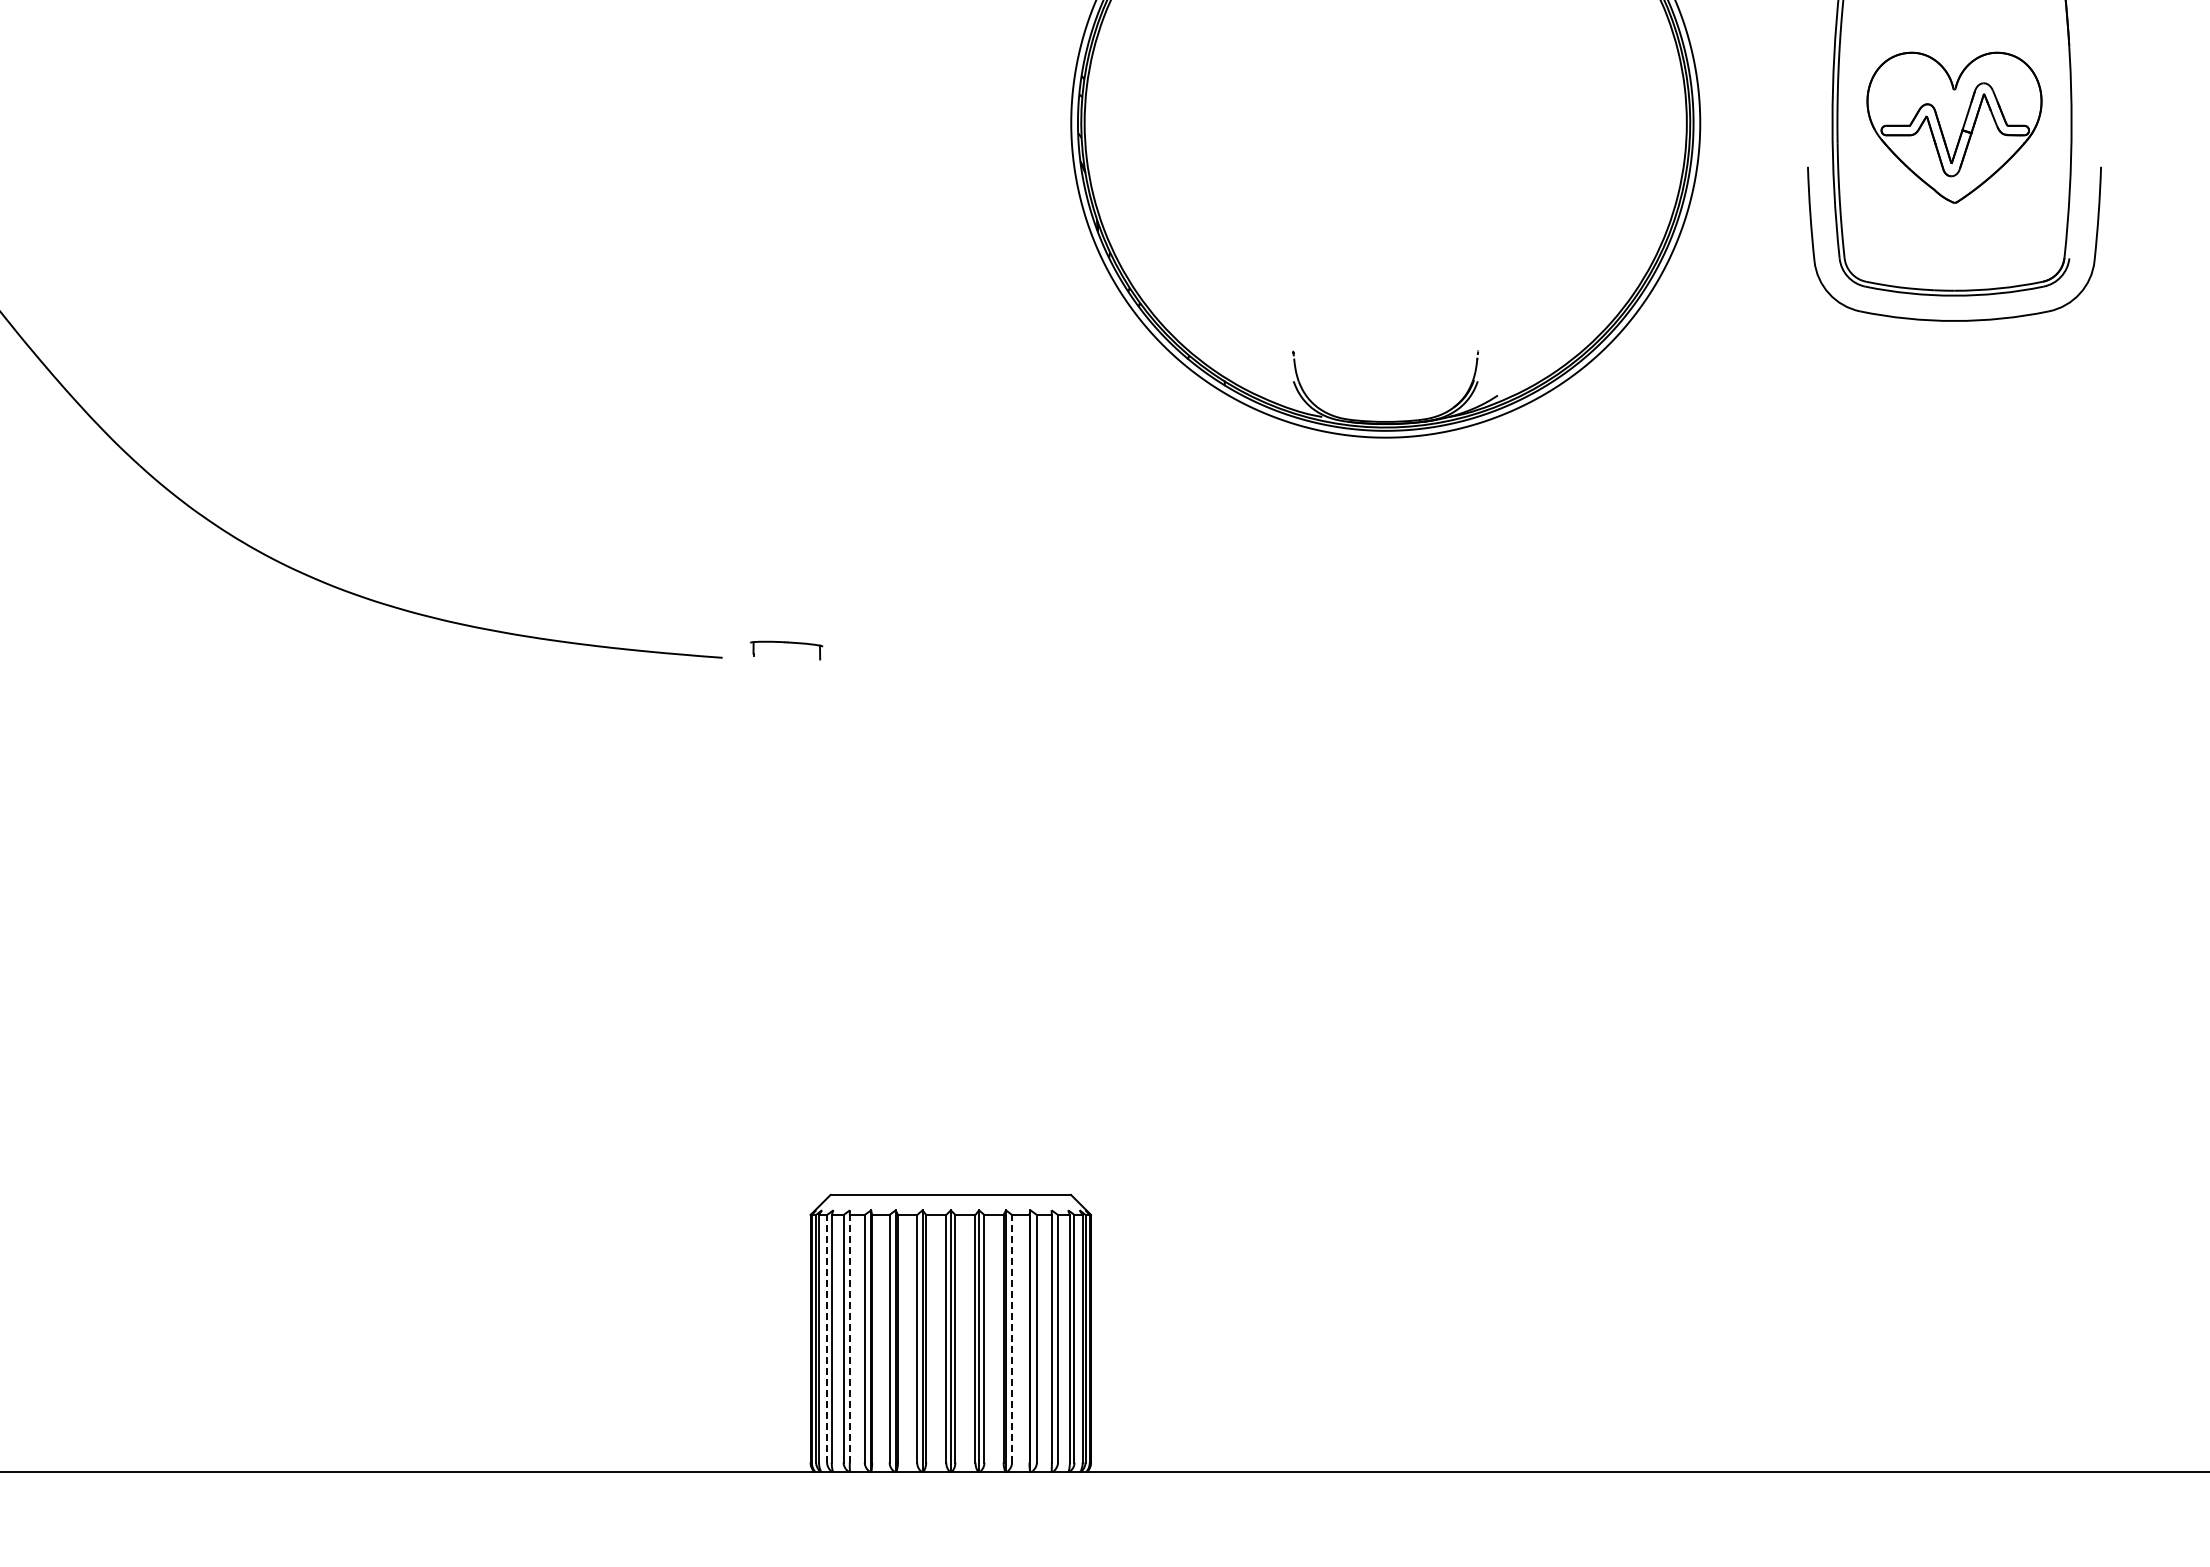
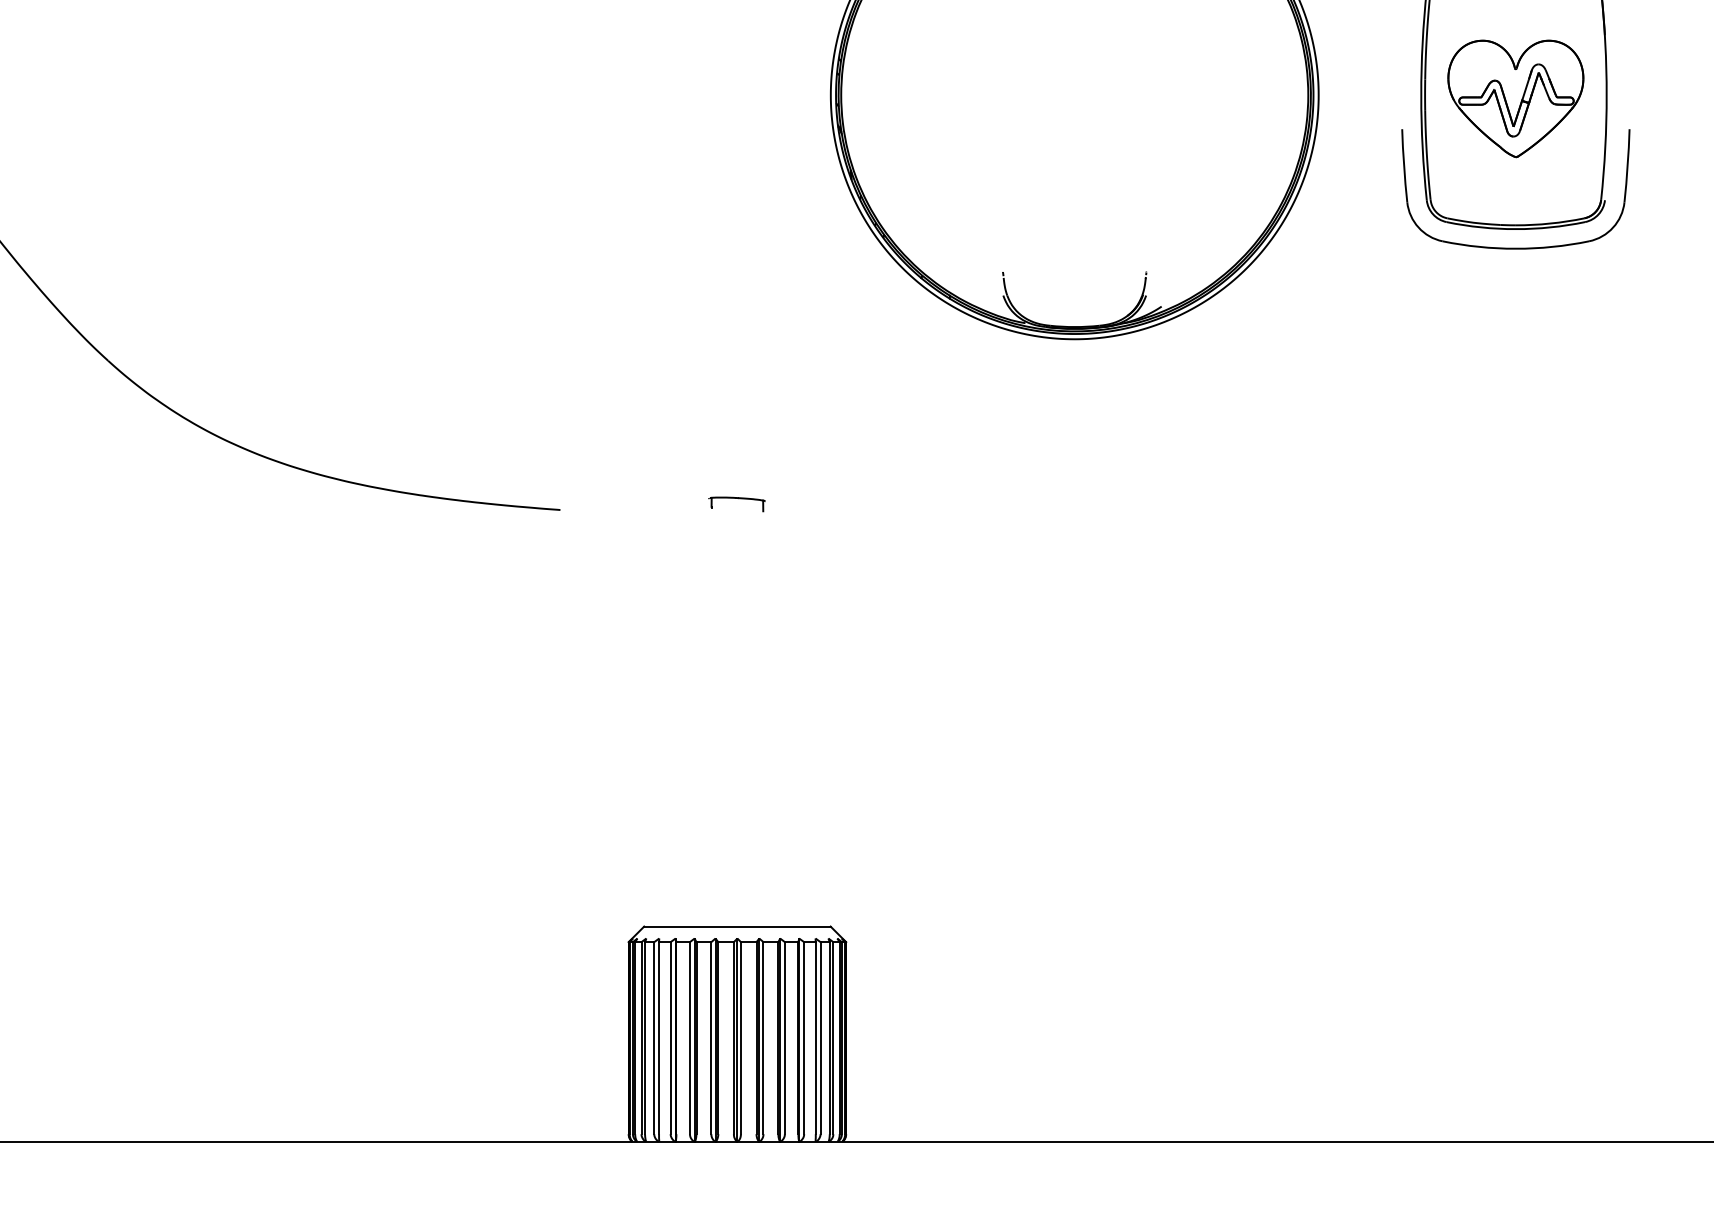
part: (786, 643) -> (737, 498), moved
line: (827, 1338) -> (641, 1037), dashed -> solid
line: (849, 1338) -> (658, 1037), dashed -> solid
line: (1011, 1338) -> (784, 1037), dashed -> solid

